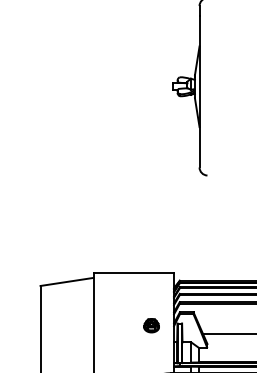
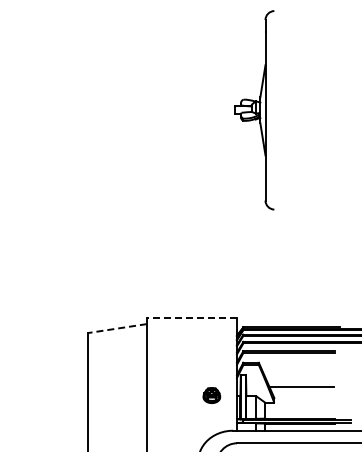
line: (133, 272) -> (191, 318), solid -> dashed
line: (67, 281) -> (117, 328), solid -> dashed
part: (151, 325) -> (211, 395), moved

